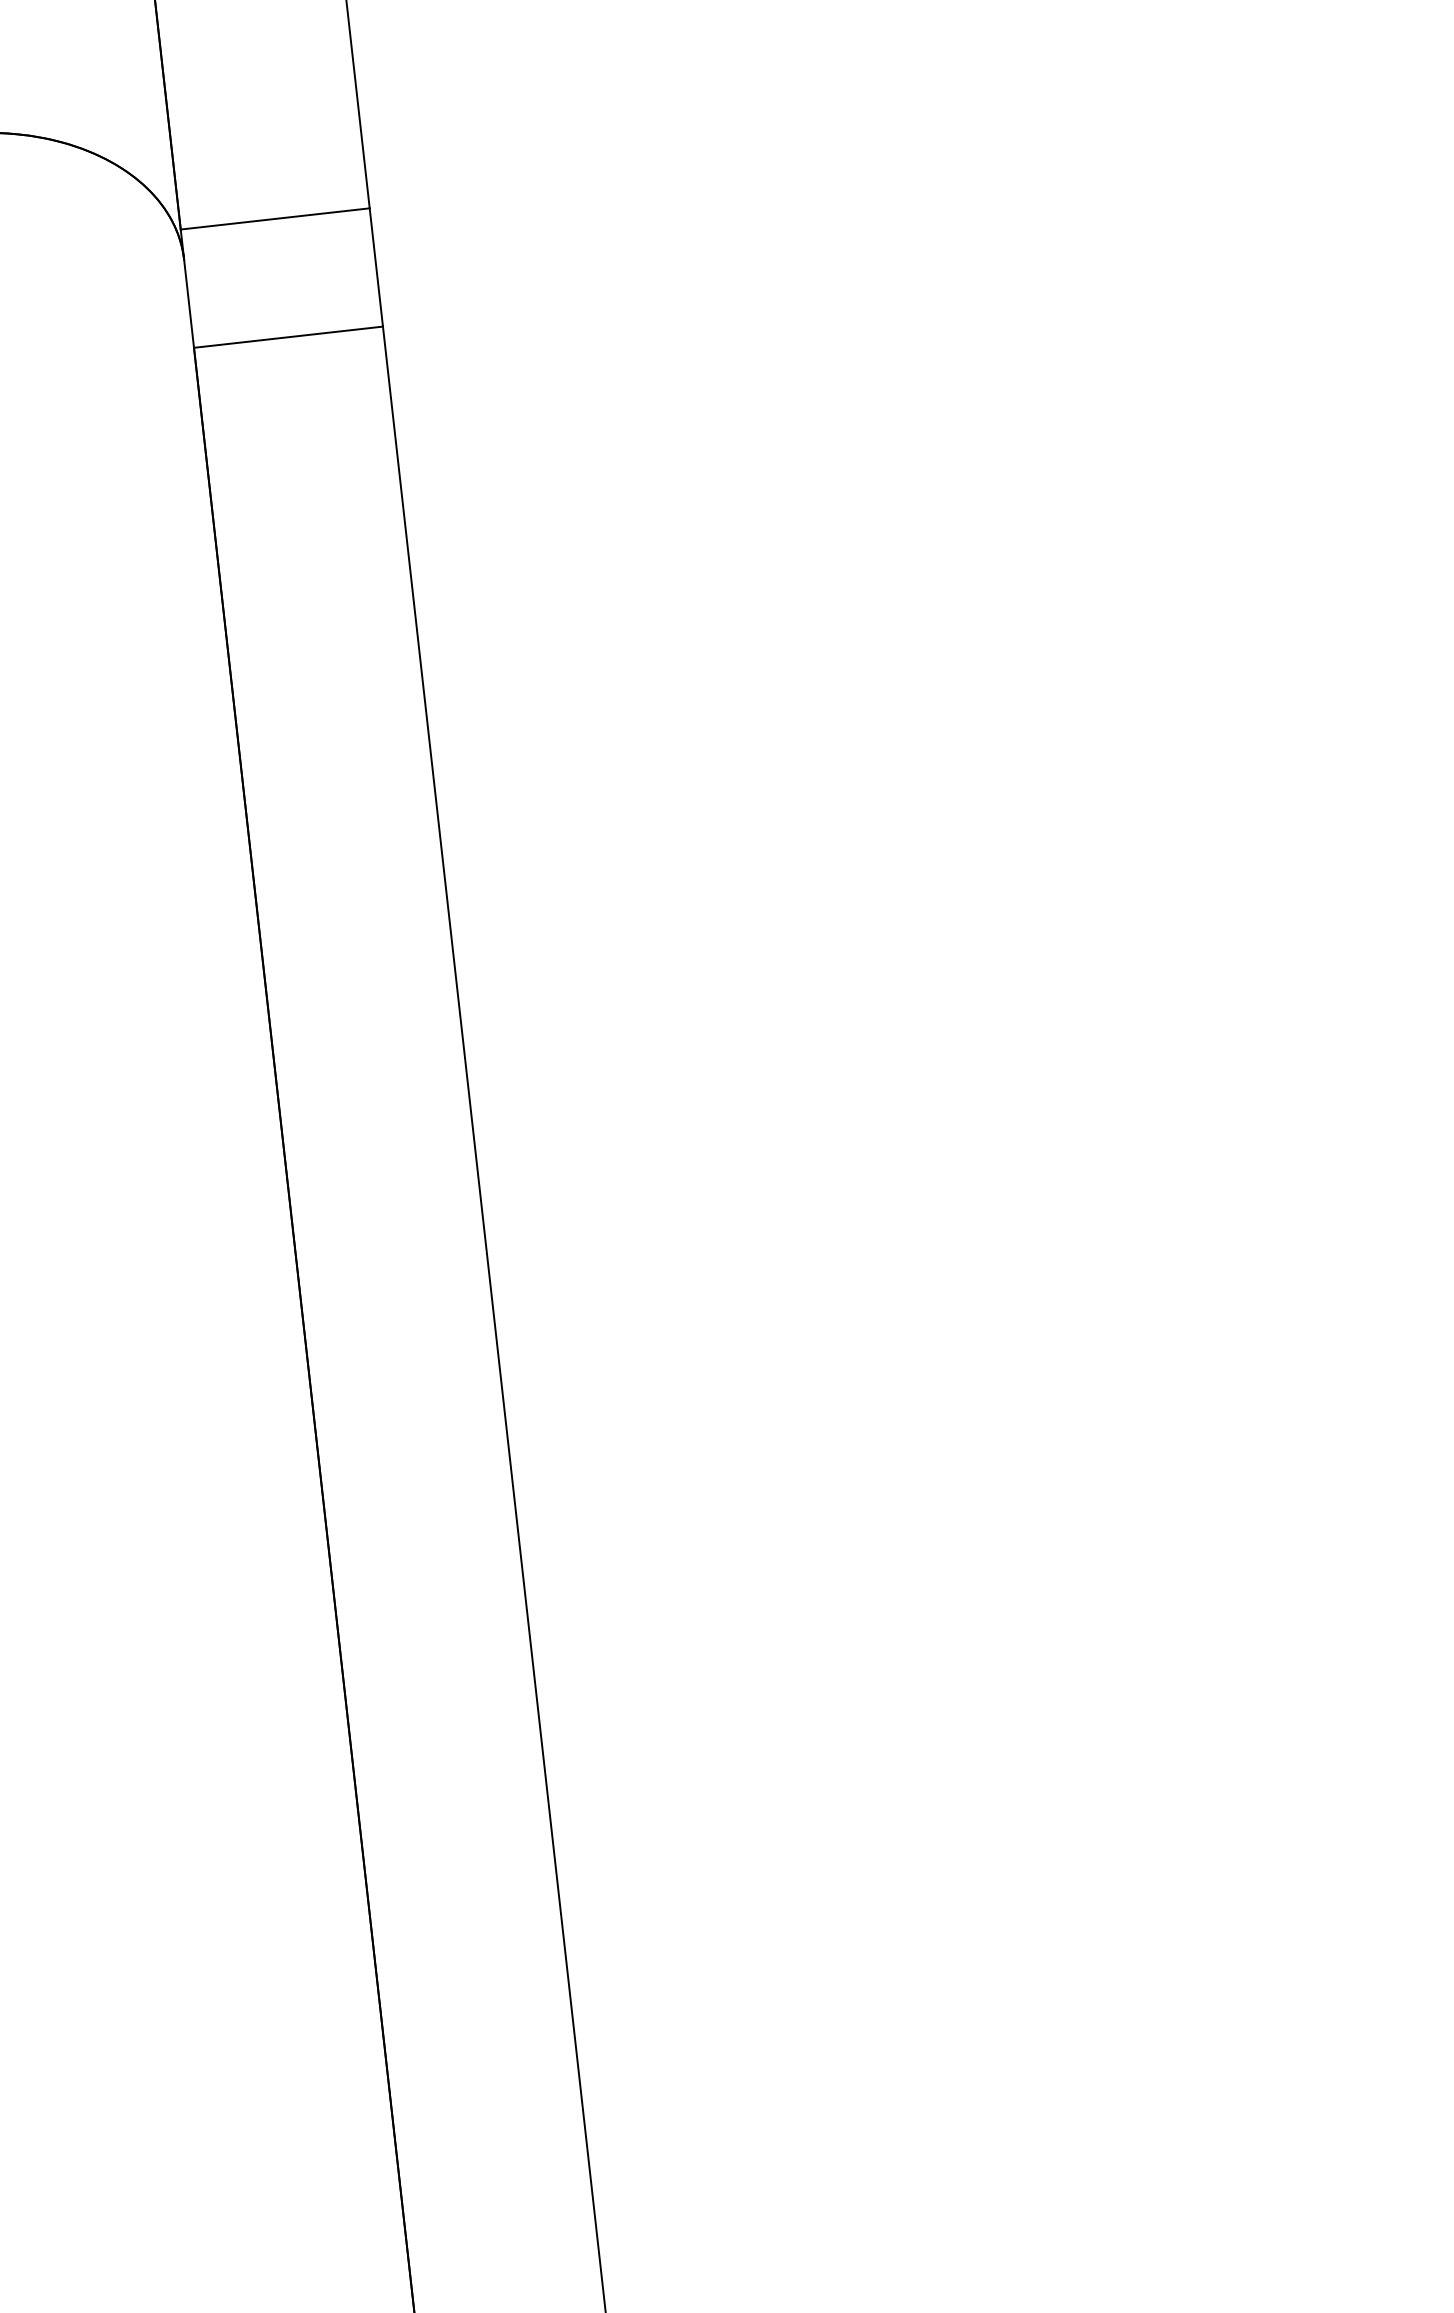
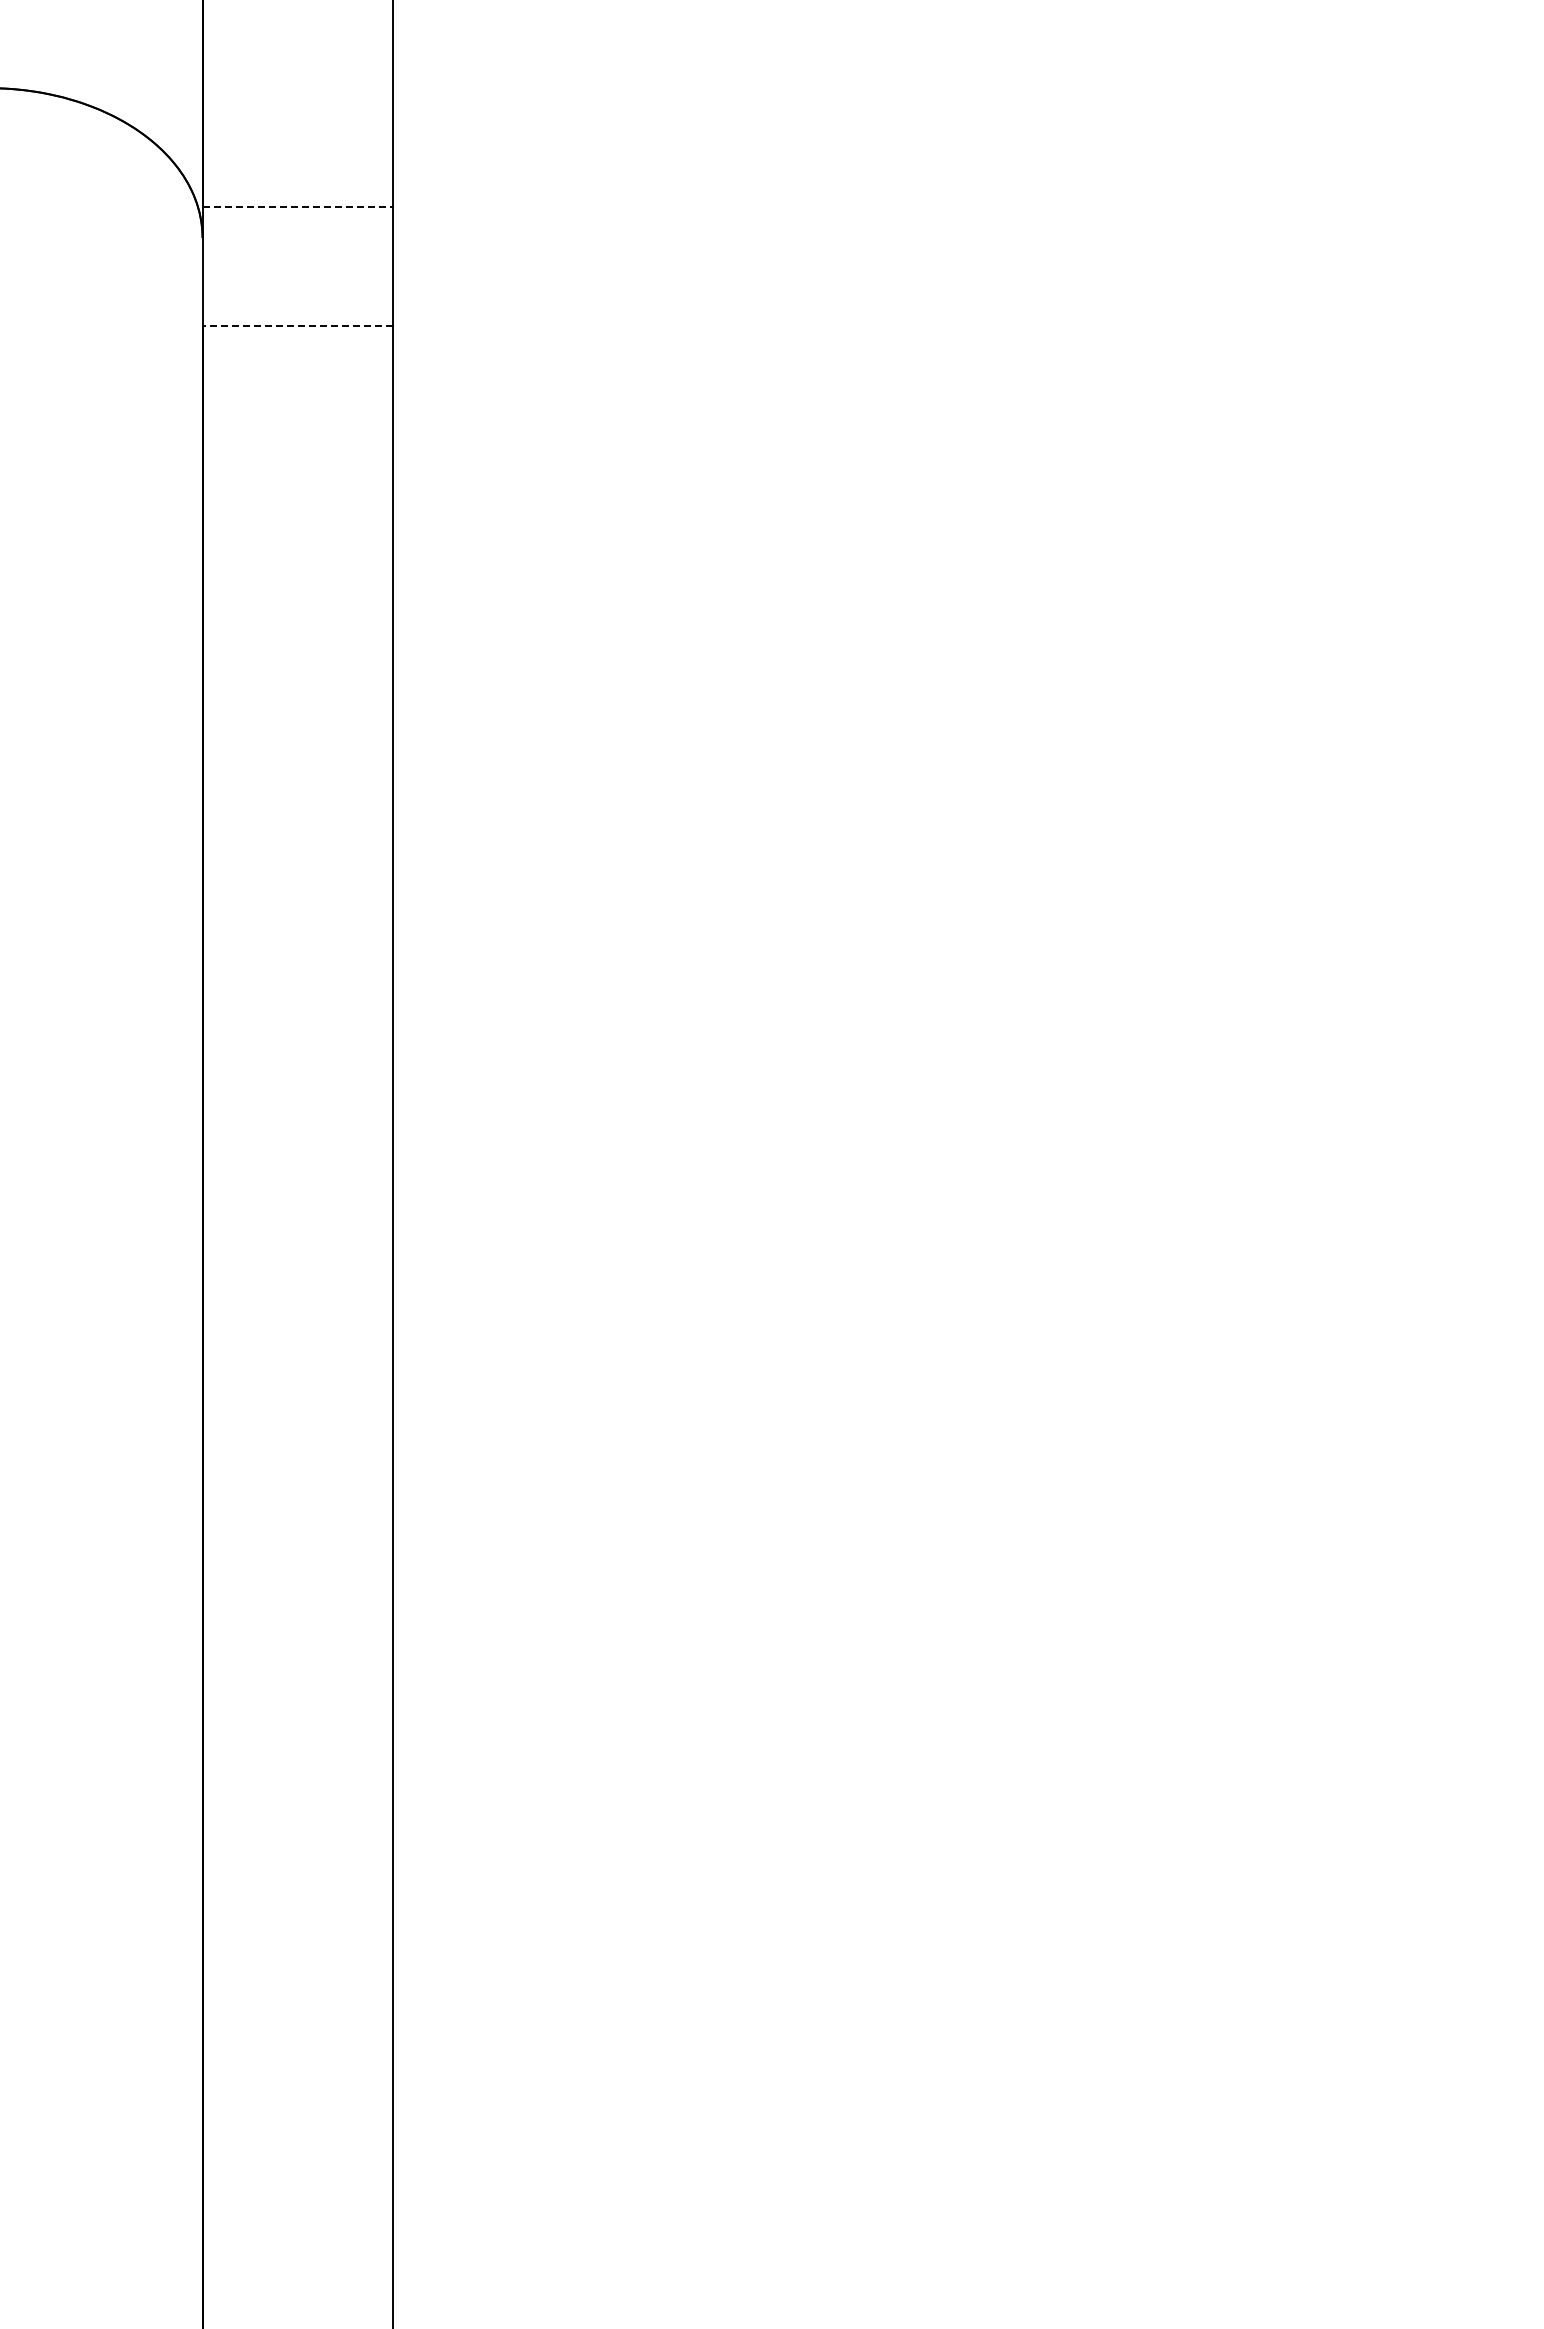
line: (276, 218) -> (298, 207), solid -> dashed
line: (288, 337) -> (297, 326), solid -> dashed

